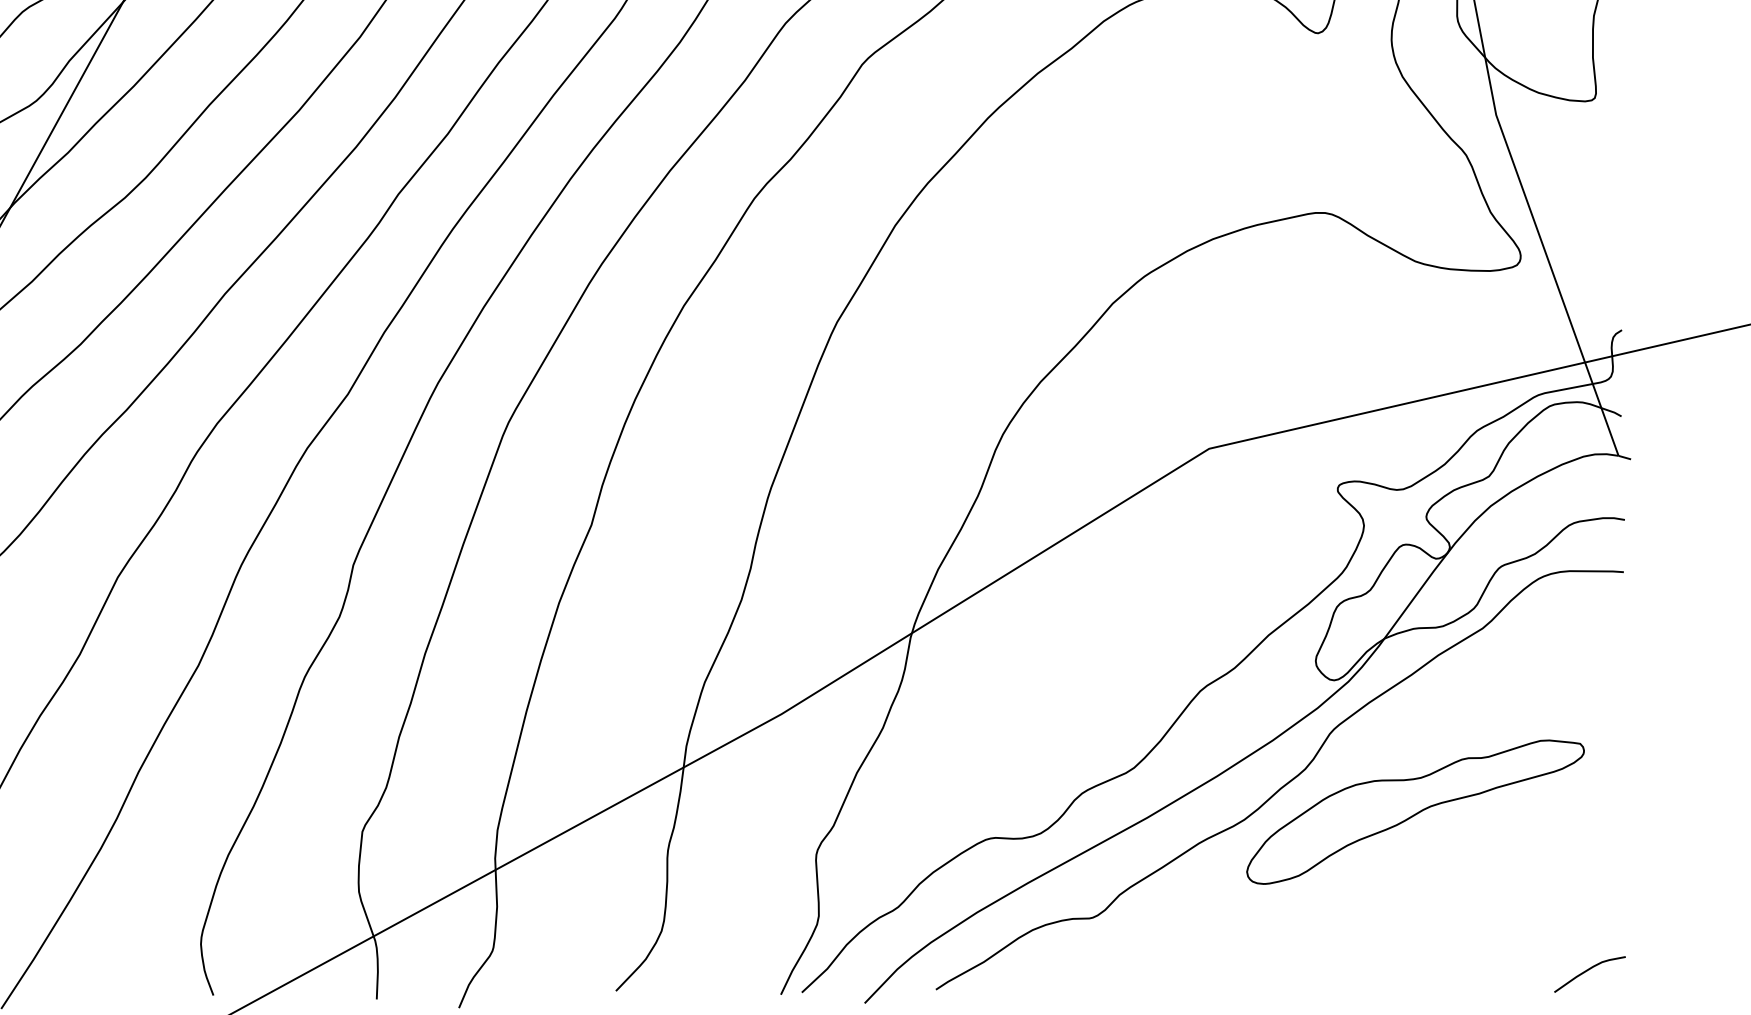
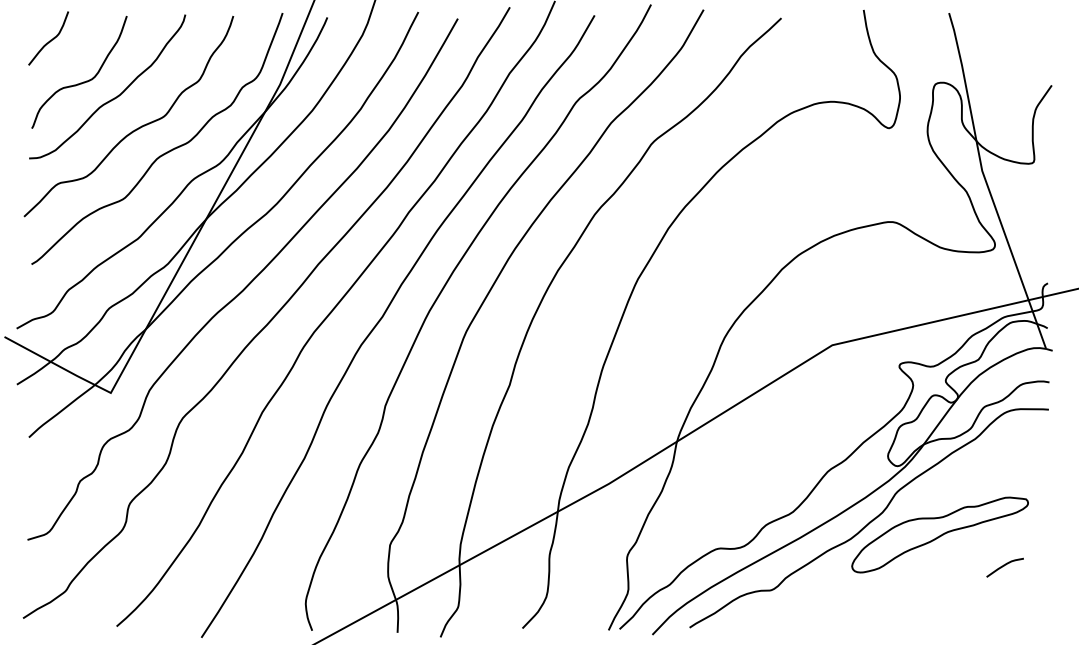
curve: (1588, 971) -> (1004, 566), moved

